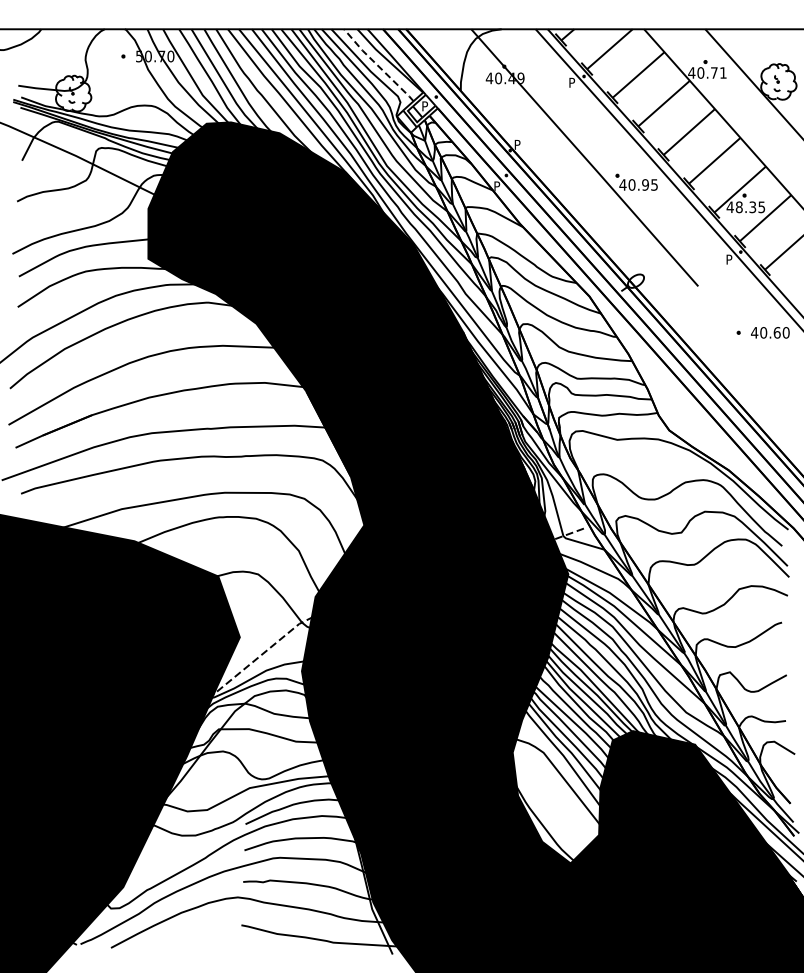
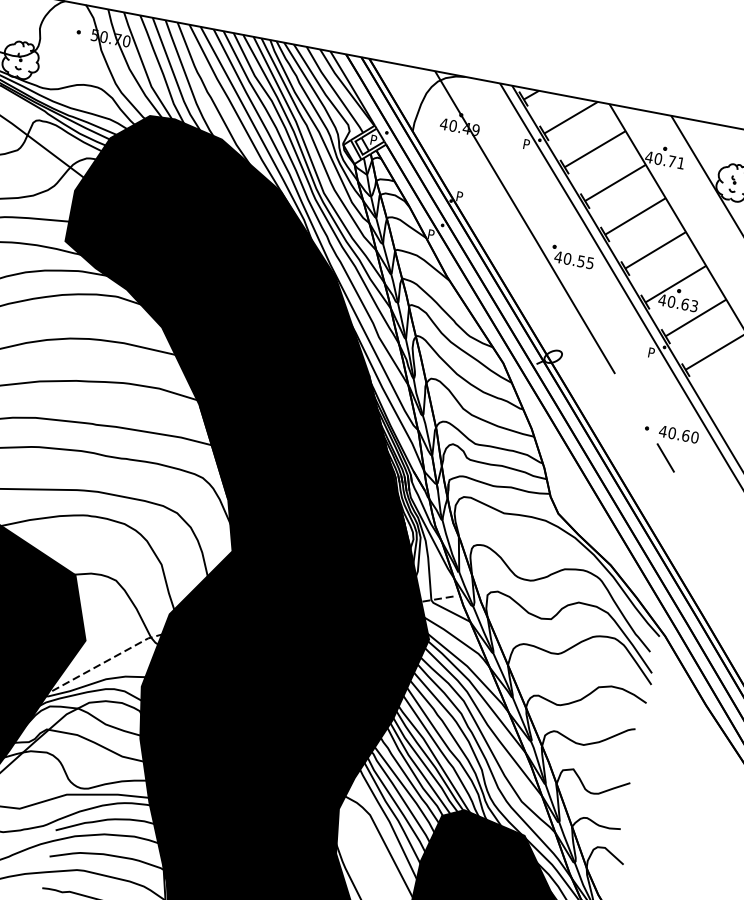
line: (378, 65) -> (334, 90), dashed -> solid
text: (645, 184) -> (581, 261), 40.95 -> 40.55
text: (750, 207) -> (682, 304), 48.35 -> 40.63
line: (761, 357) -> (665, 457), added

